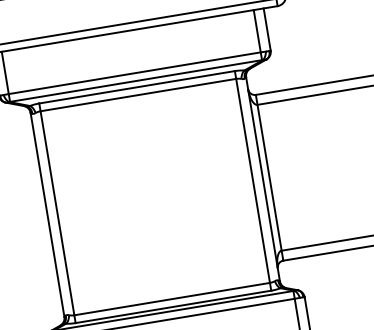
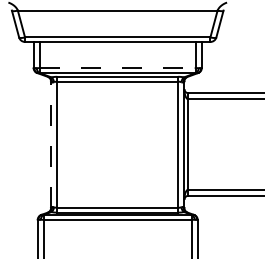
line: (134, 73) -> (117, 68), solid -> dashed
line: (48, 214) -> (51, 144), solid -> dashed

